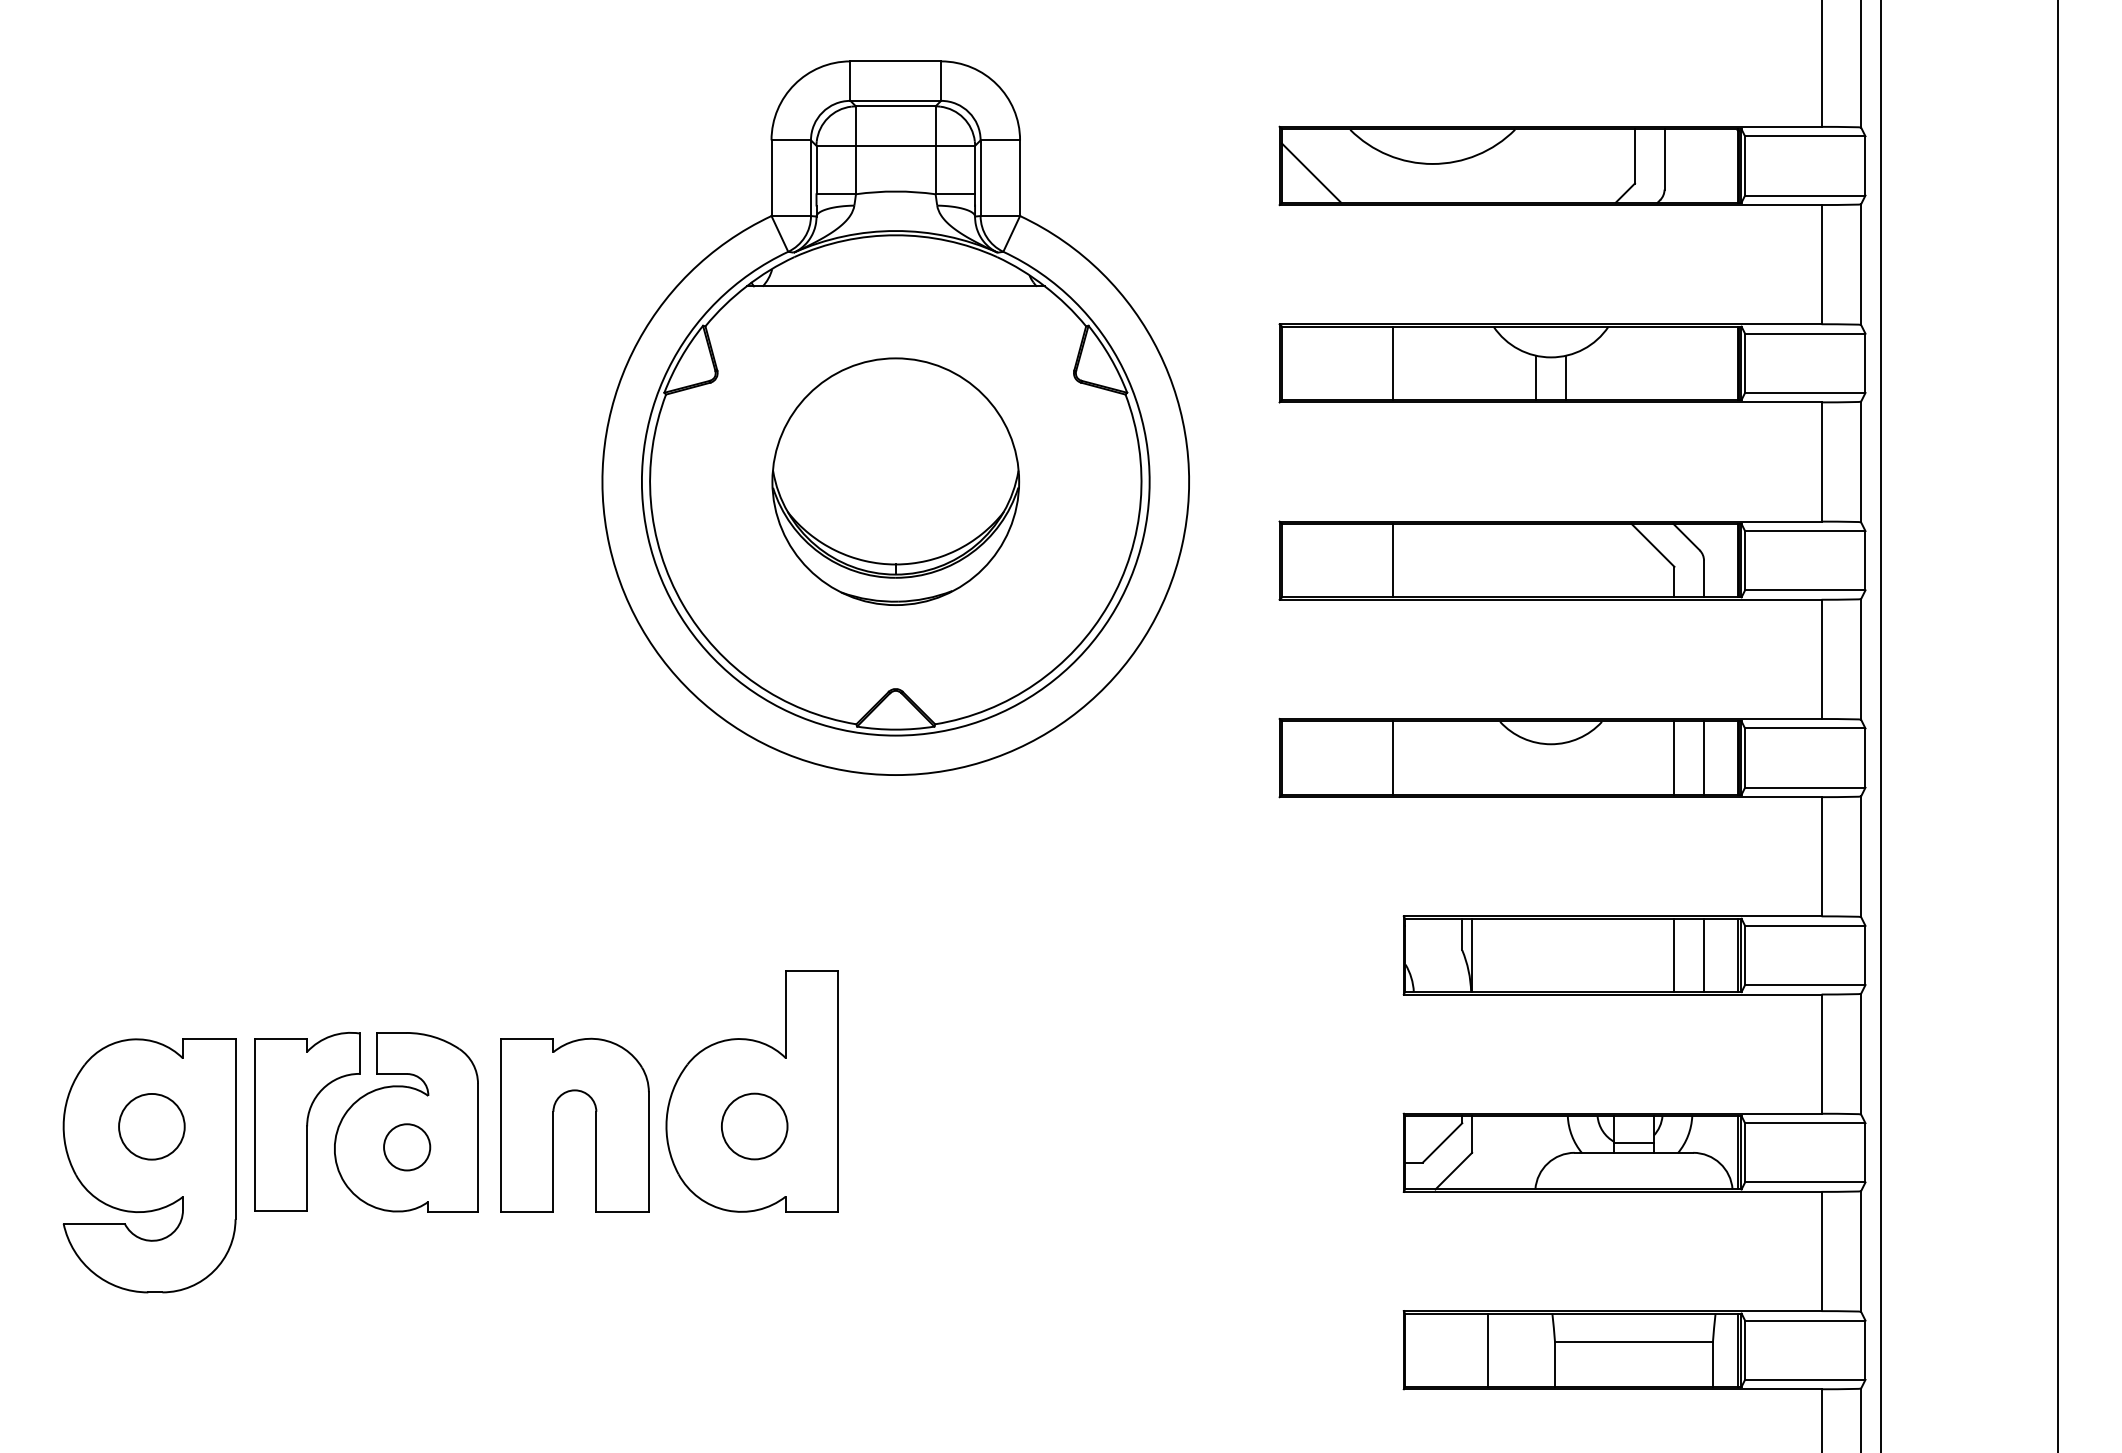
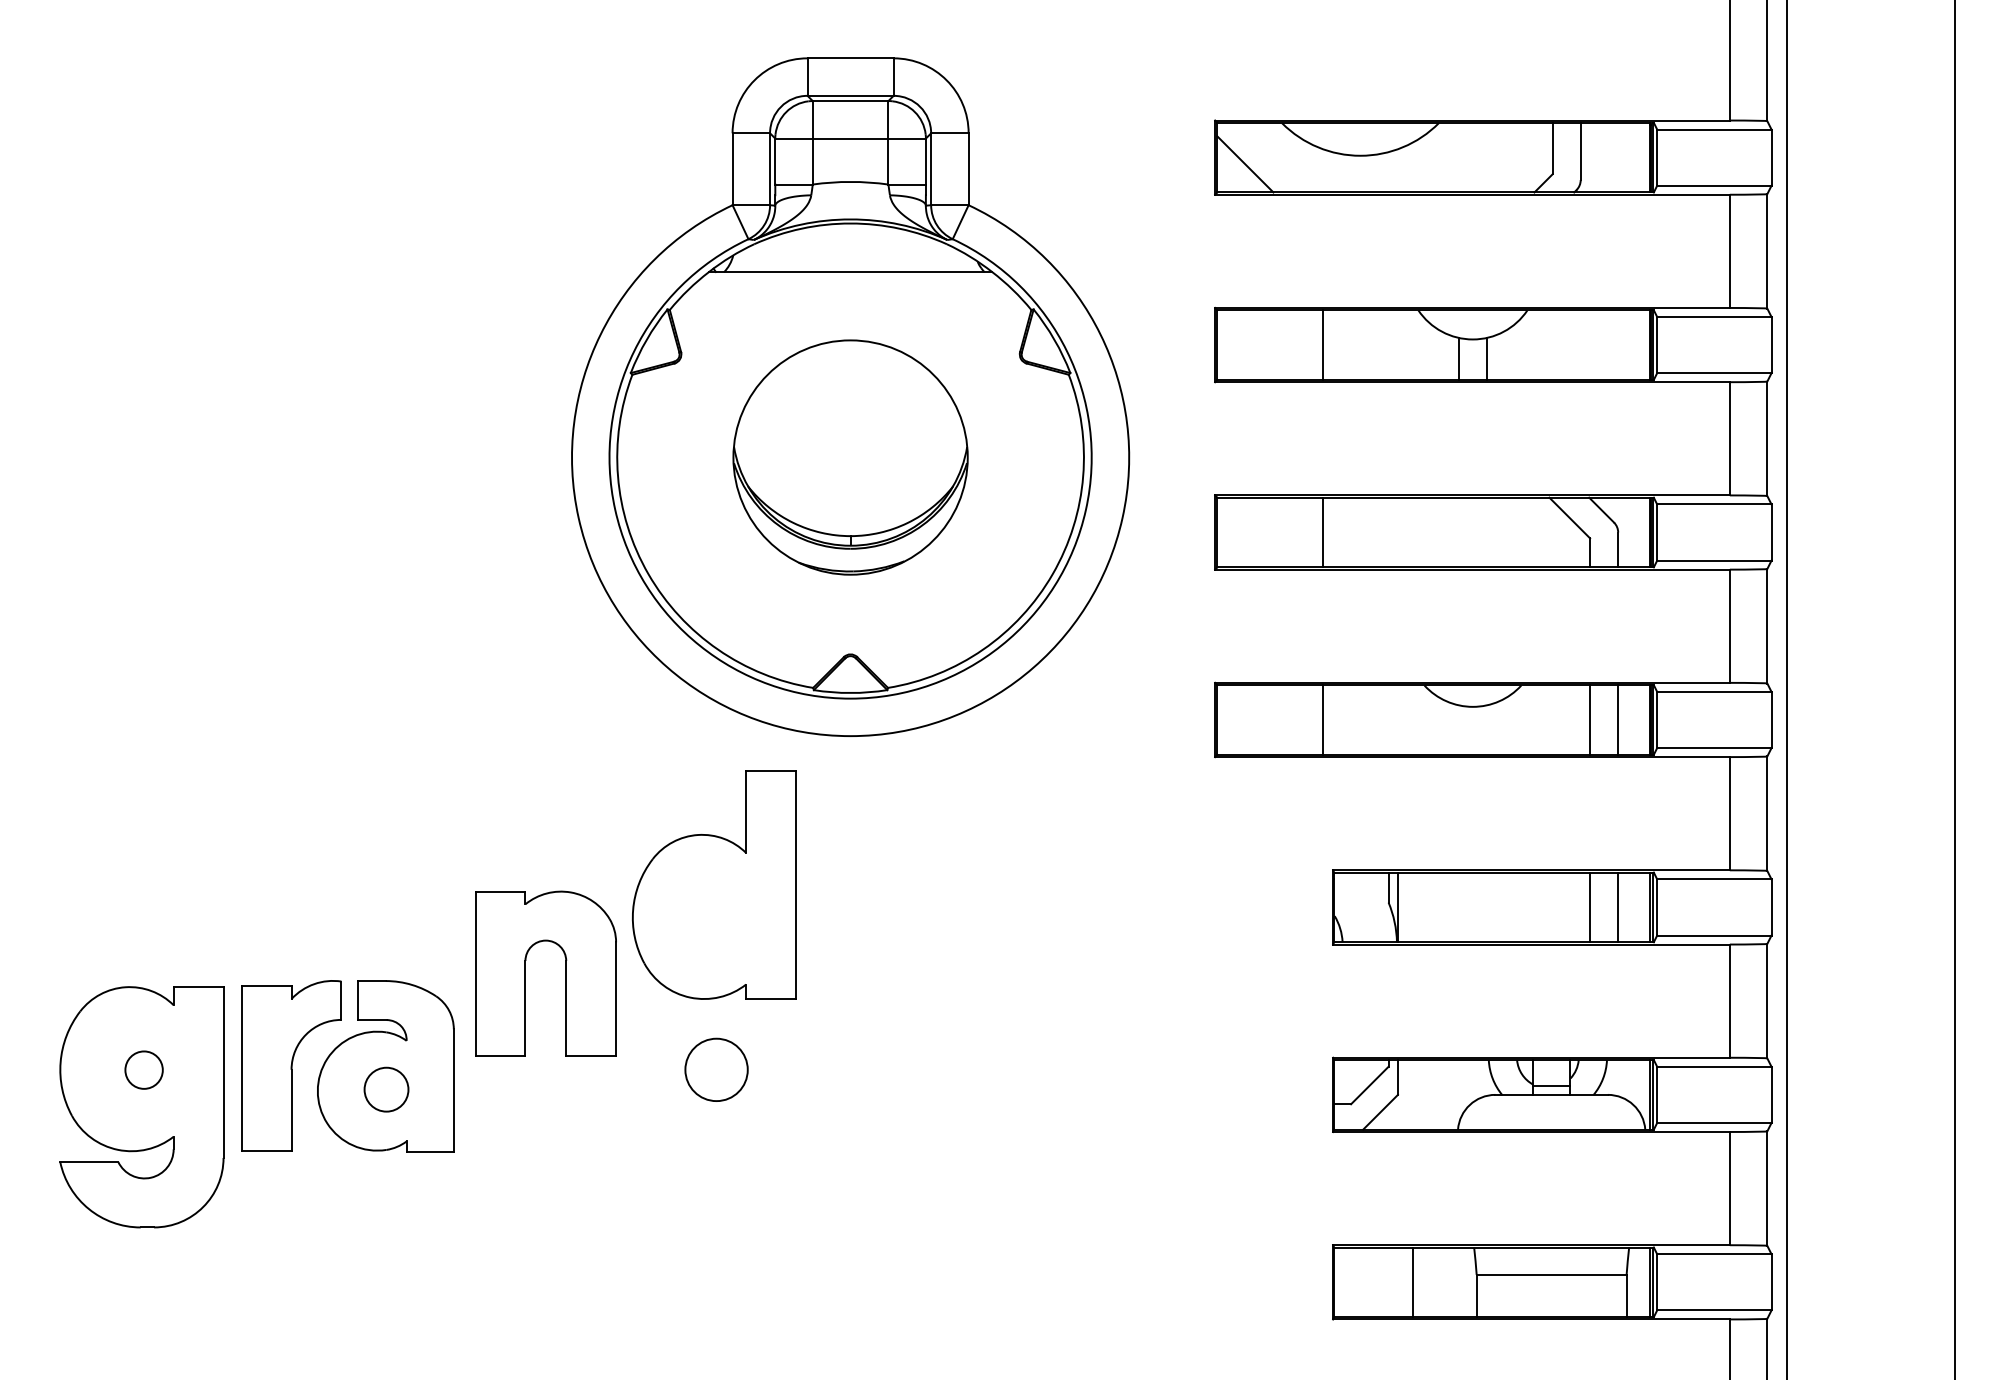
part: (751, 1091) -> (713, 884), moved
part: (553, 1124) -> (525, 973), moved
circle: (151, 1126) -> (143, 1069), size x0.6

